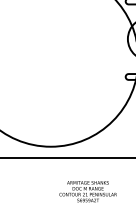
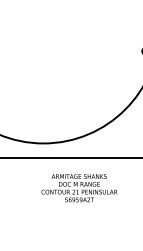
text: (87, 191) -> (78, 188), moved

